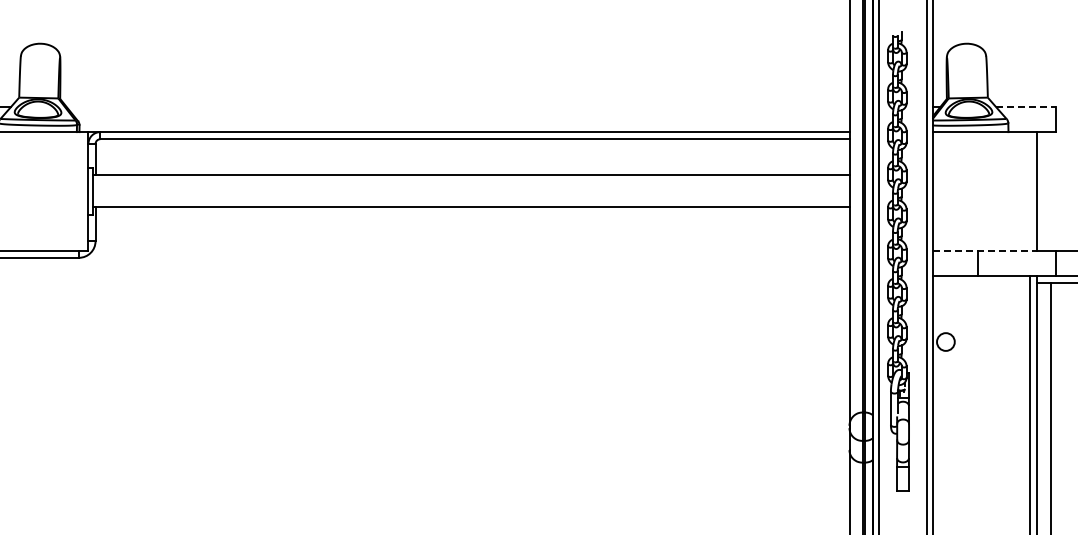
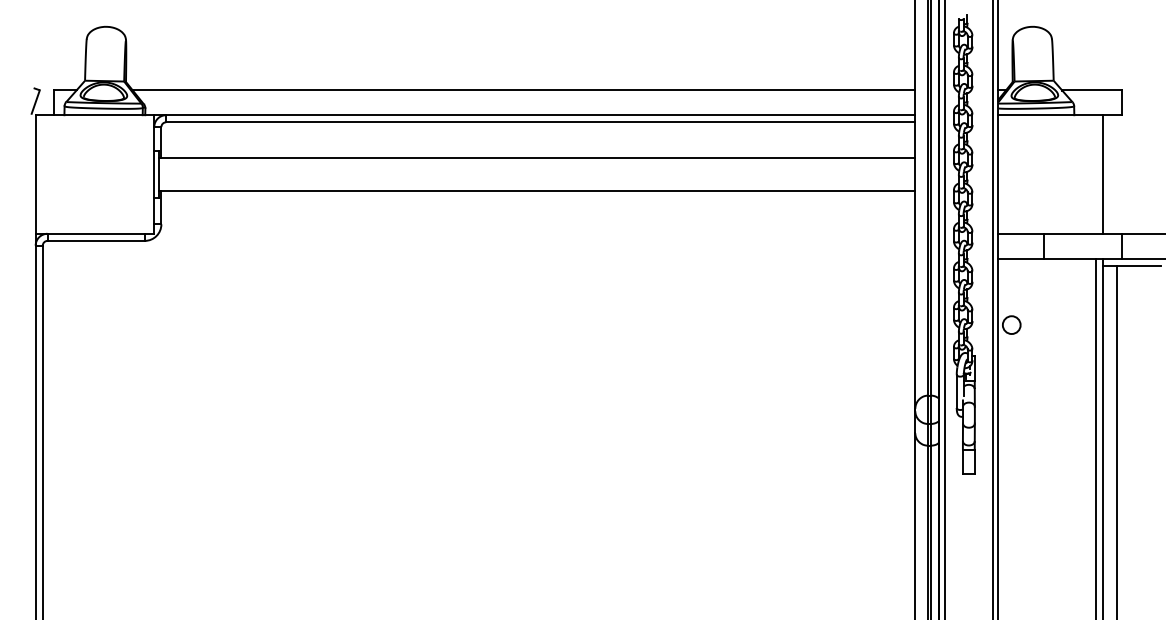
line: (457, 107) -> (523, 90), added
line: (1025, 107) -> (1091, 90), dashed -> solid
line: (985, 250) -> (1051, 233), dashed -> solid

